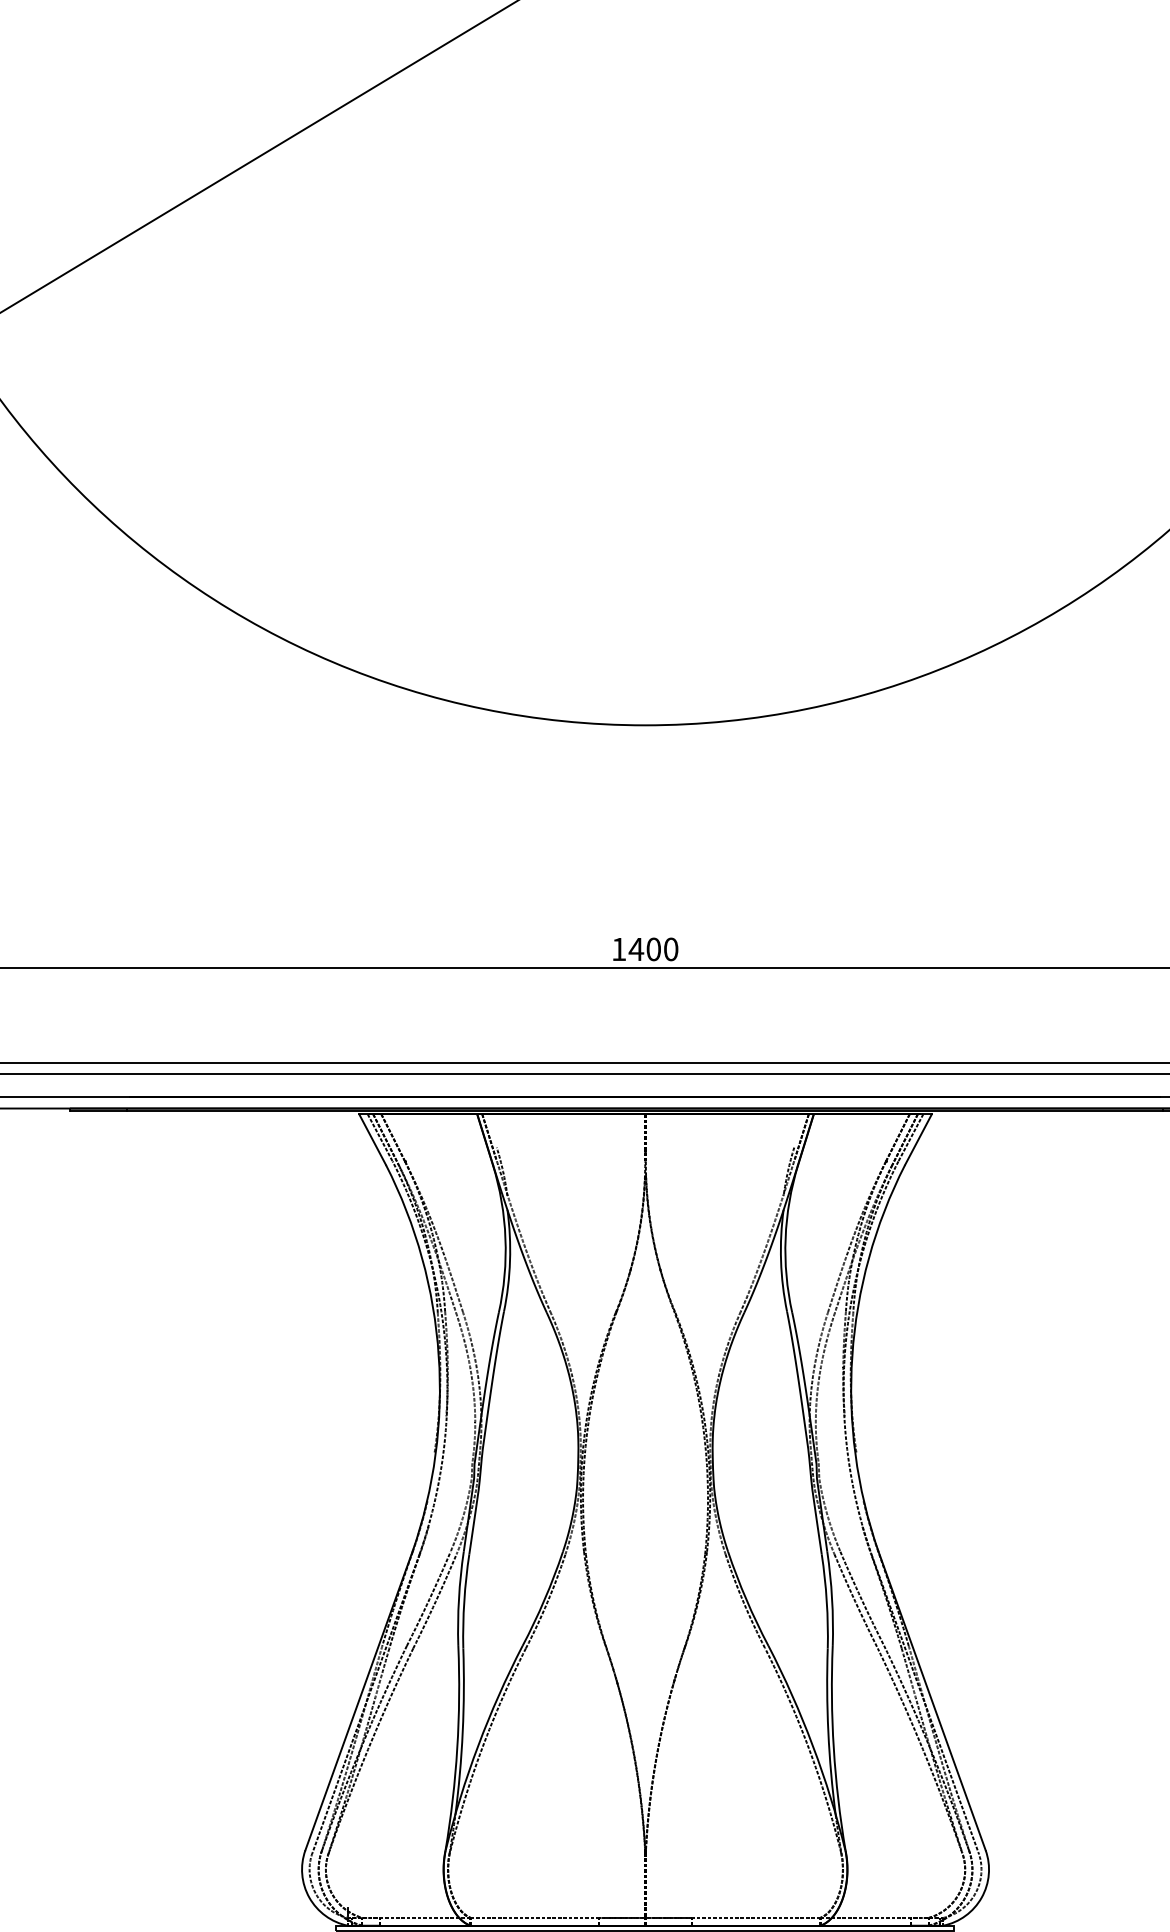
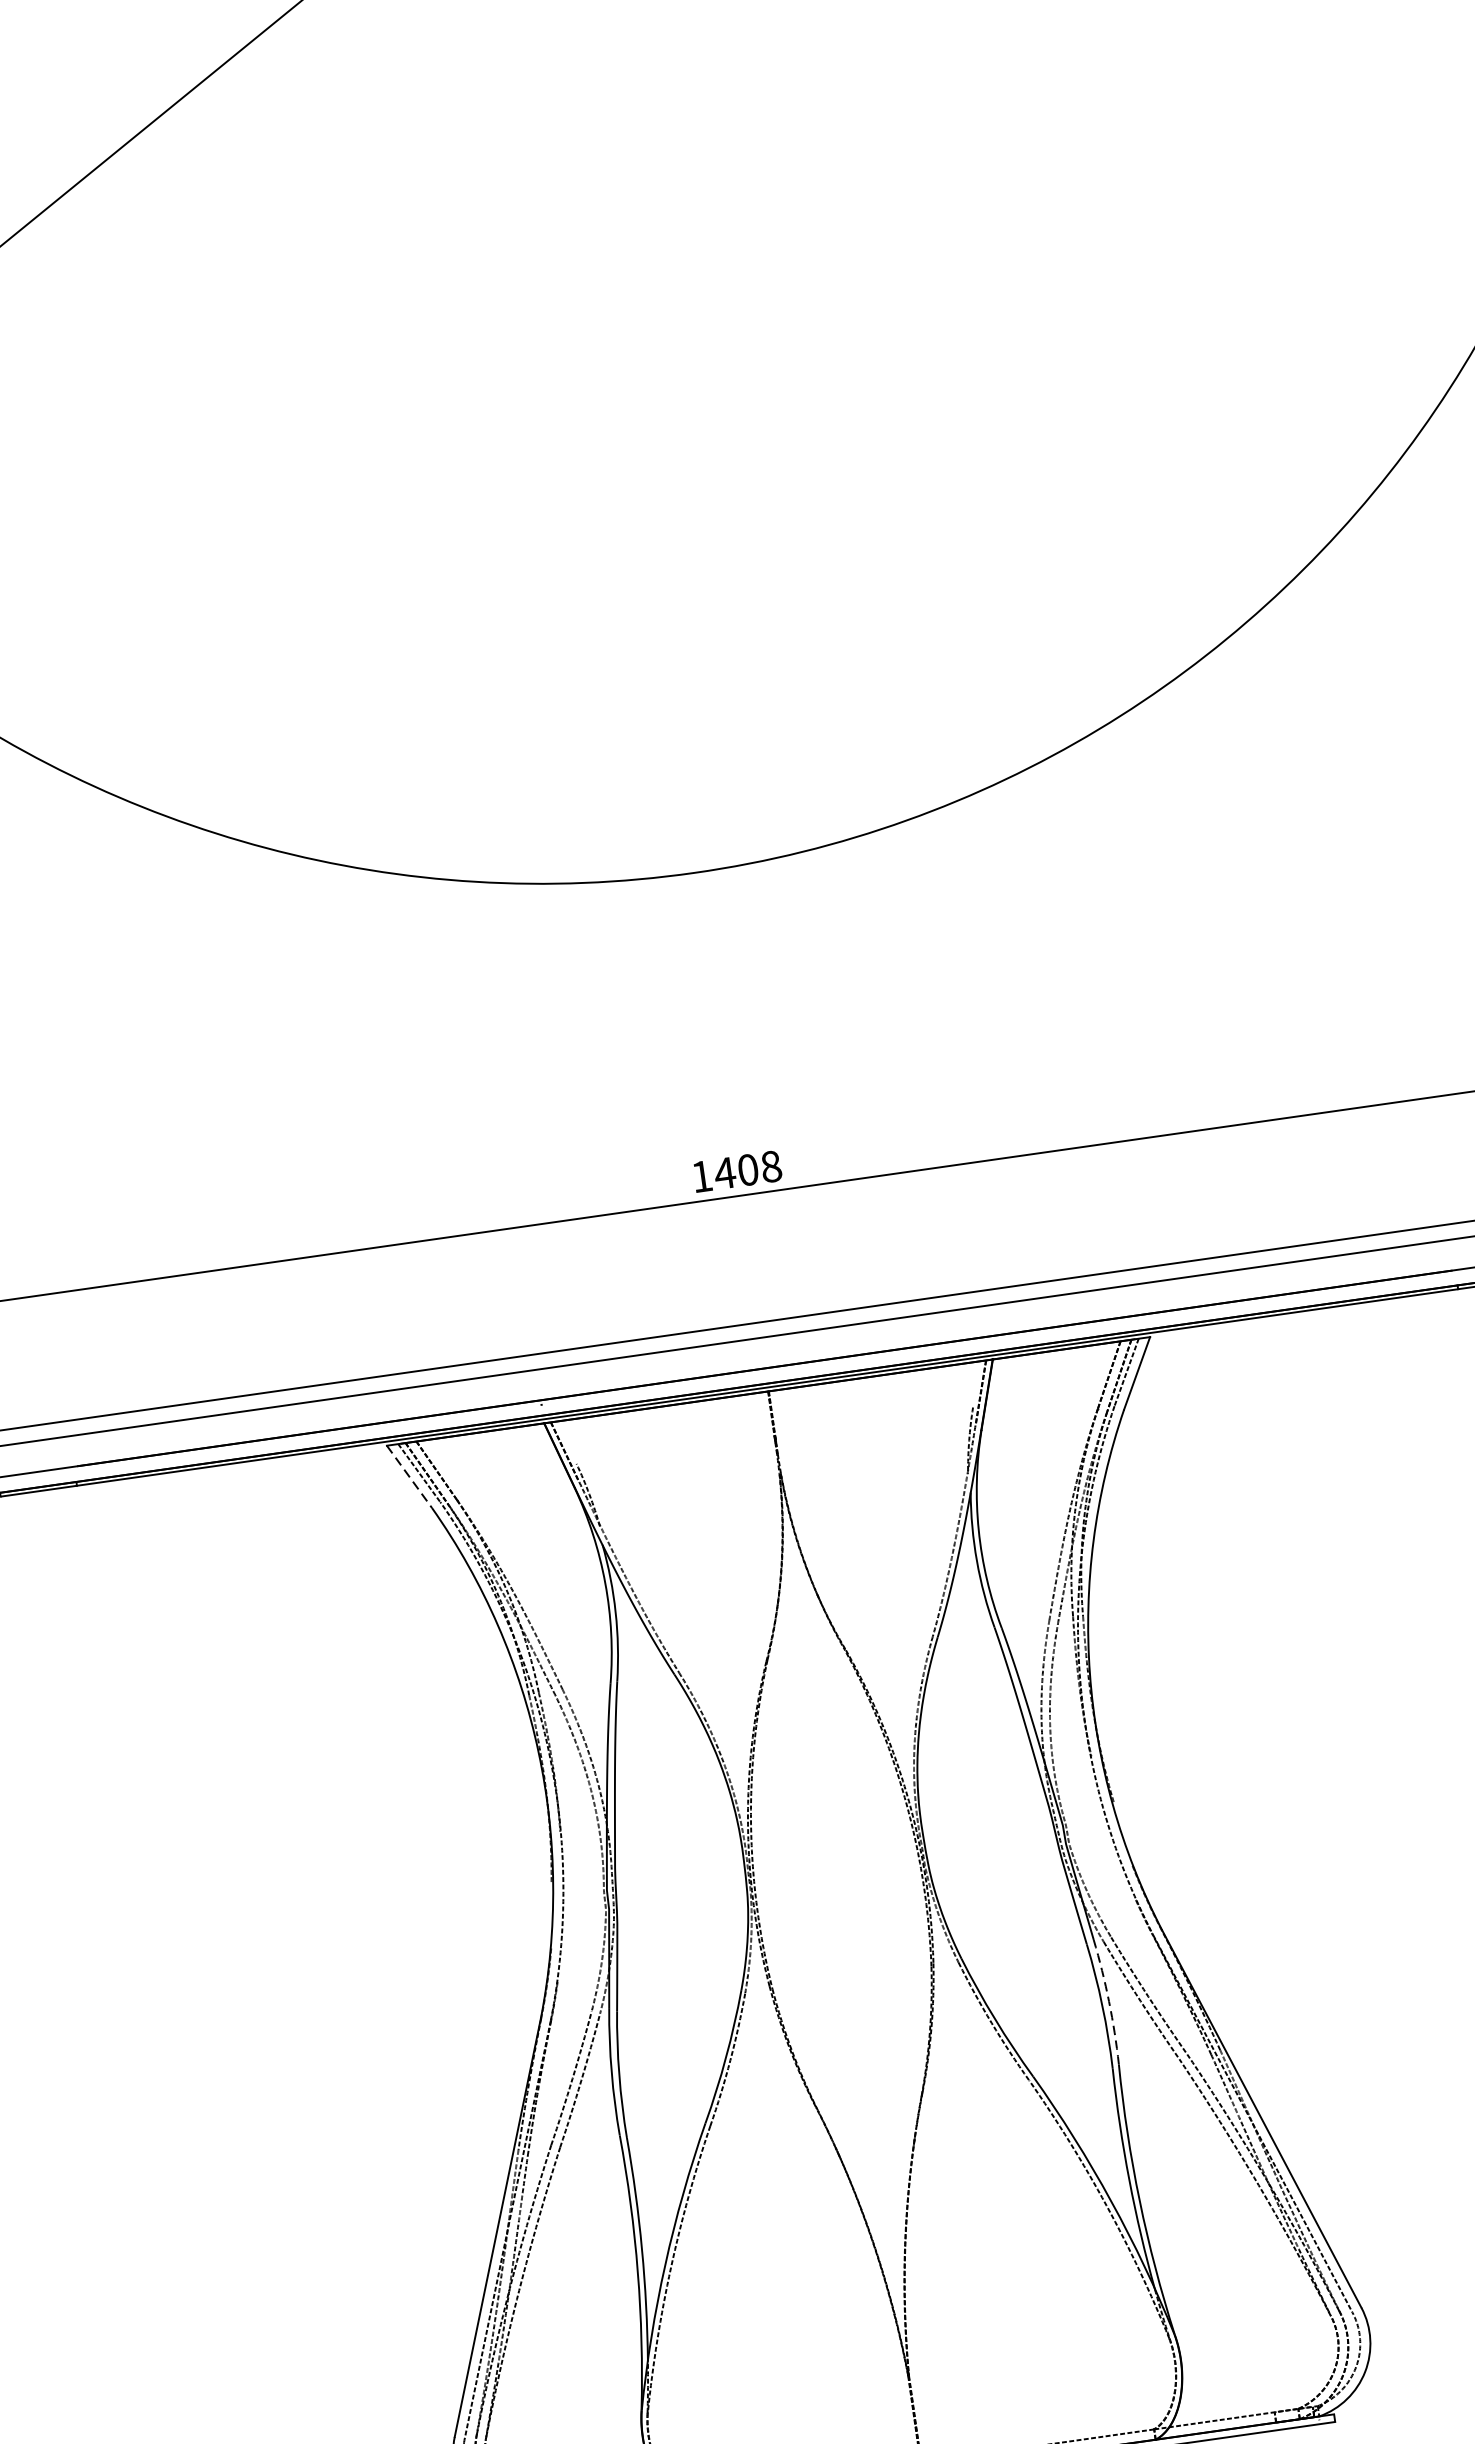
text: (671, 949) -> (771, 1166), 1400 -> 1408
line: (372, 1139) -> (409, 1476), solid -> dashed
arc: (832, 1598) -> (1109, 2001), solid -> dashed

